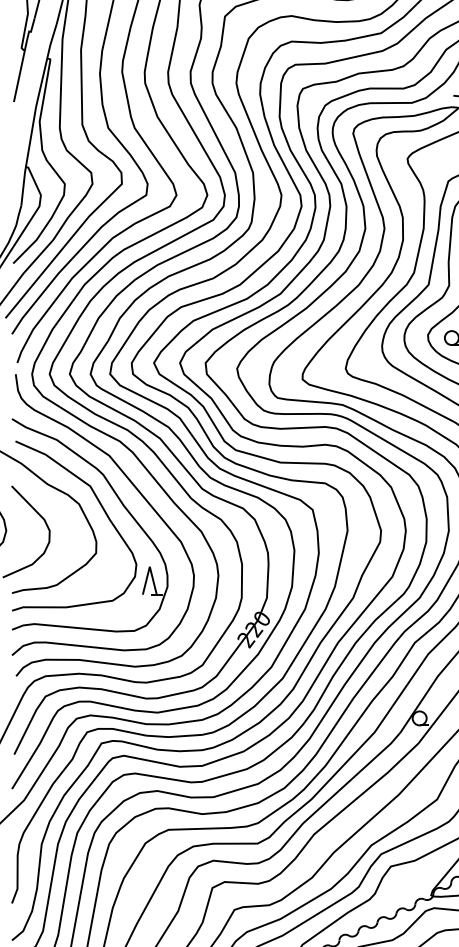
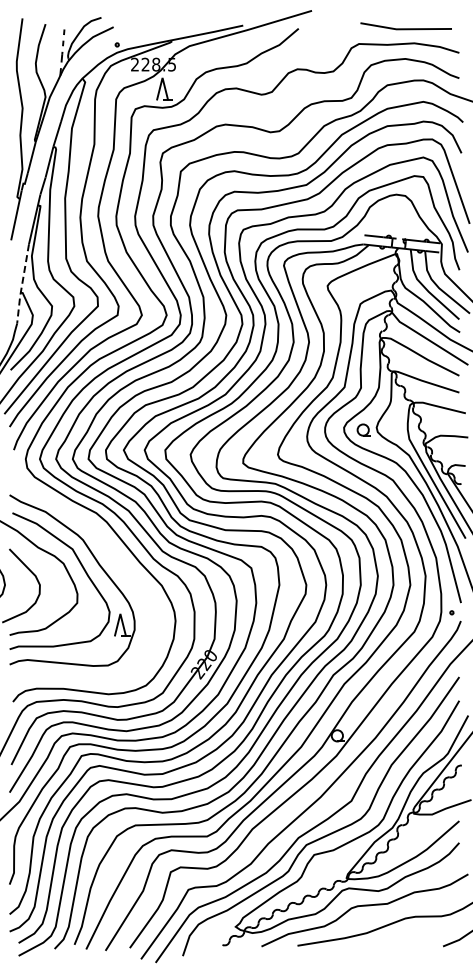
line: (28, 158) -> (22, 285), solid -> dashed
curve: (134, 489) -> (108, 551), removed

